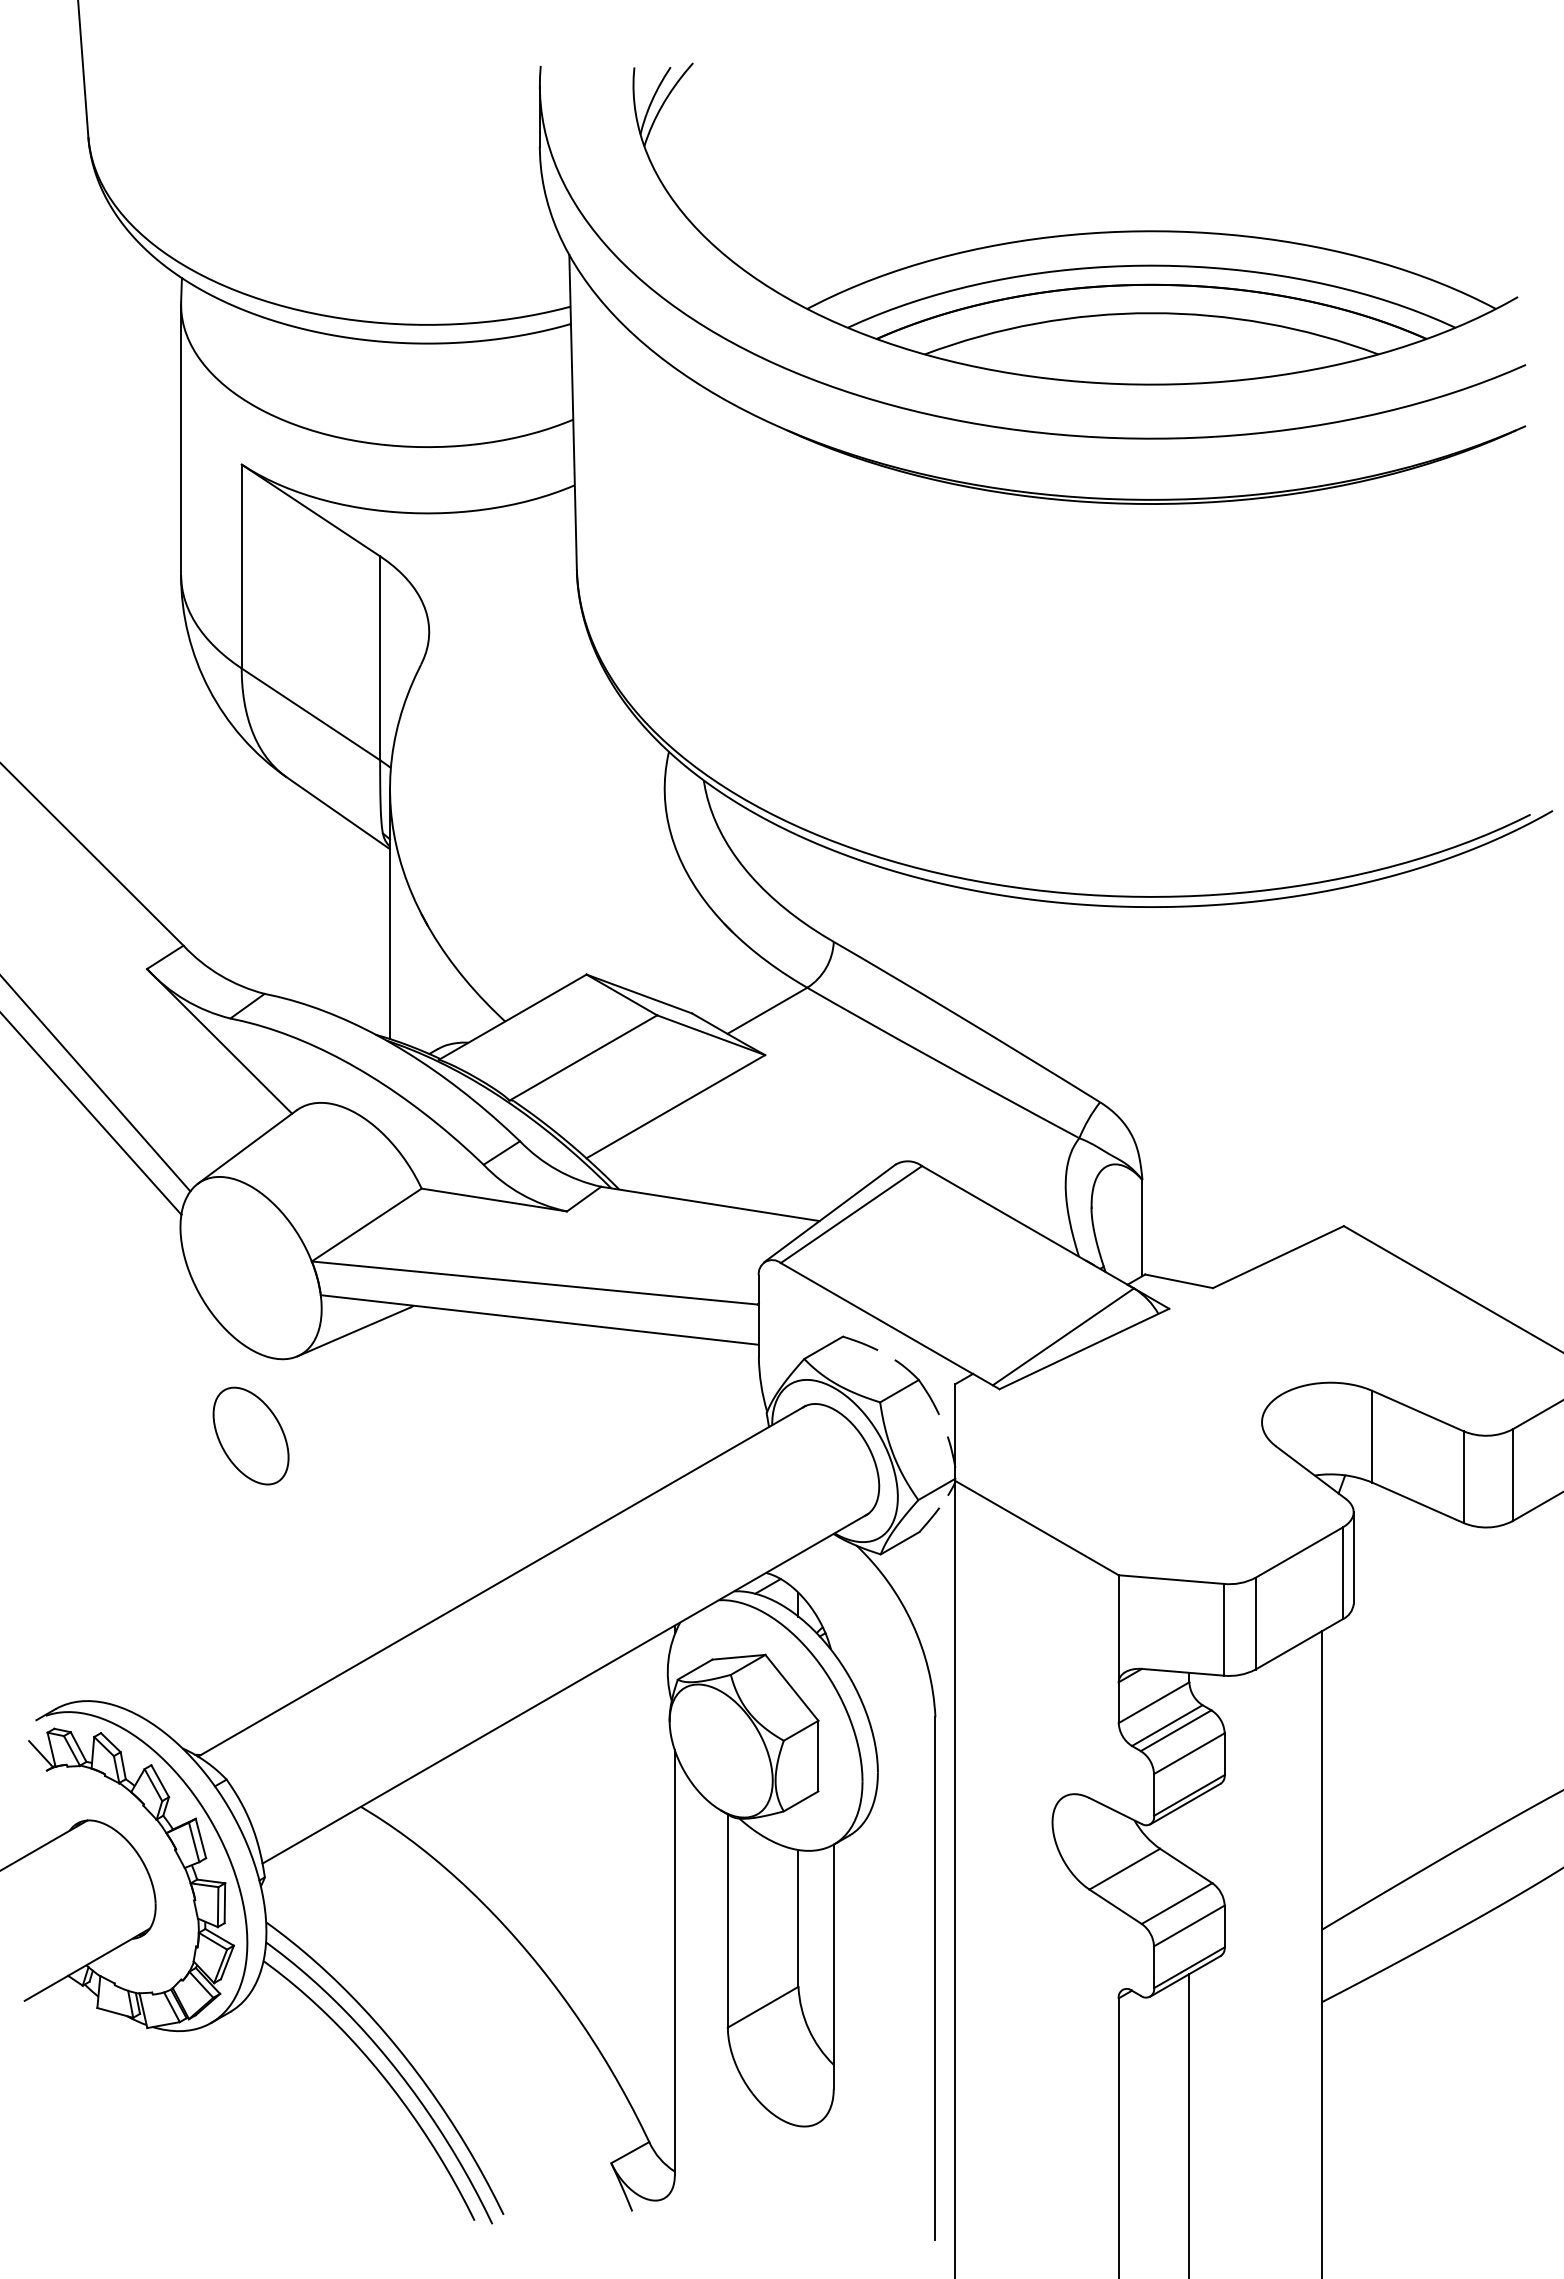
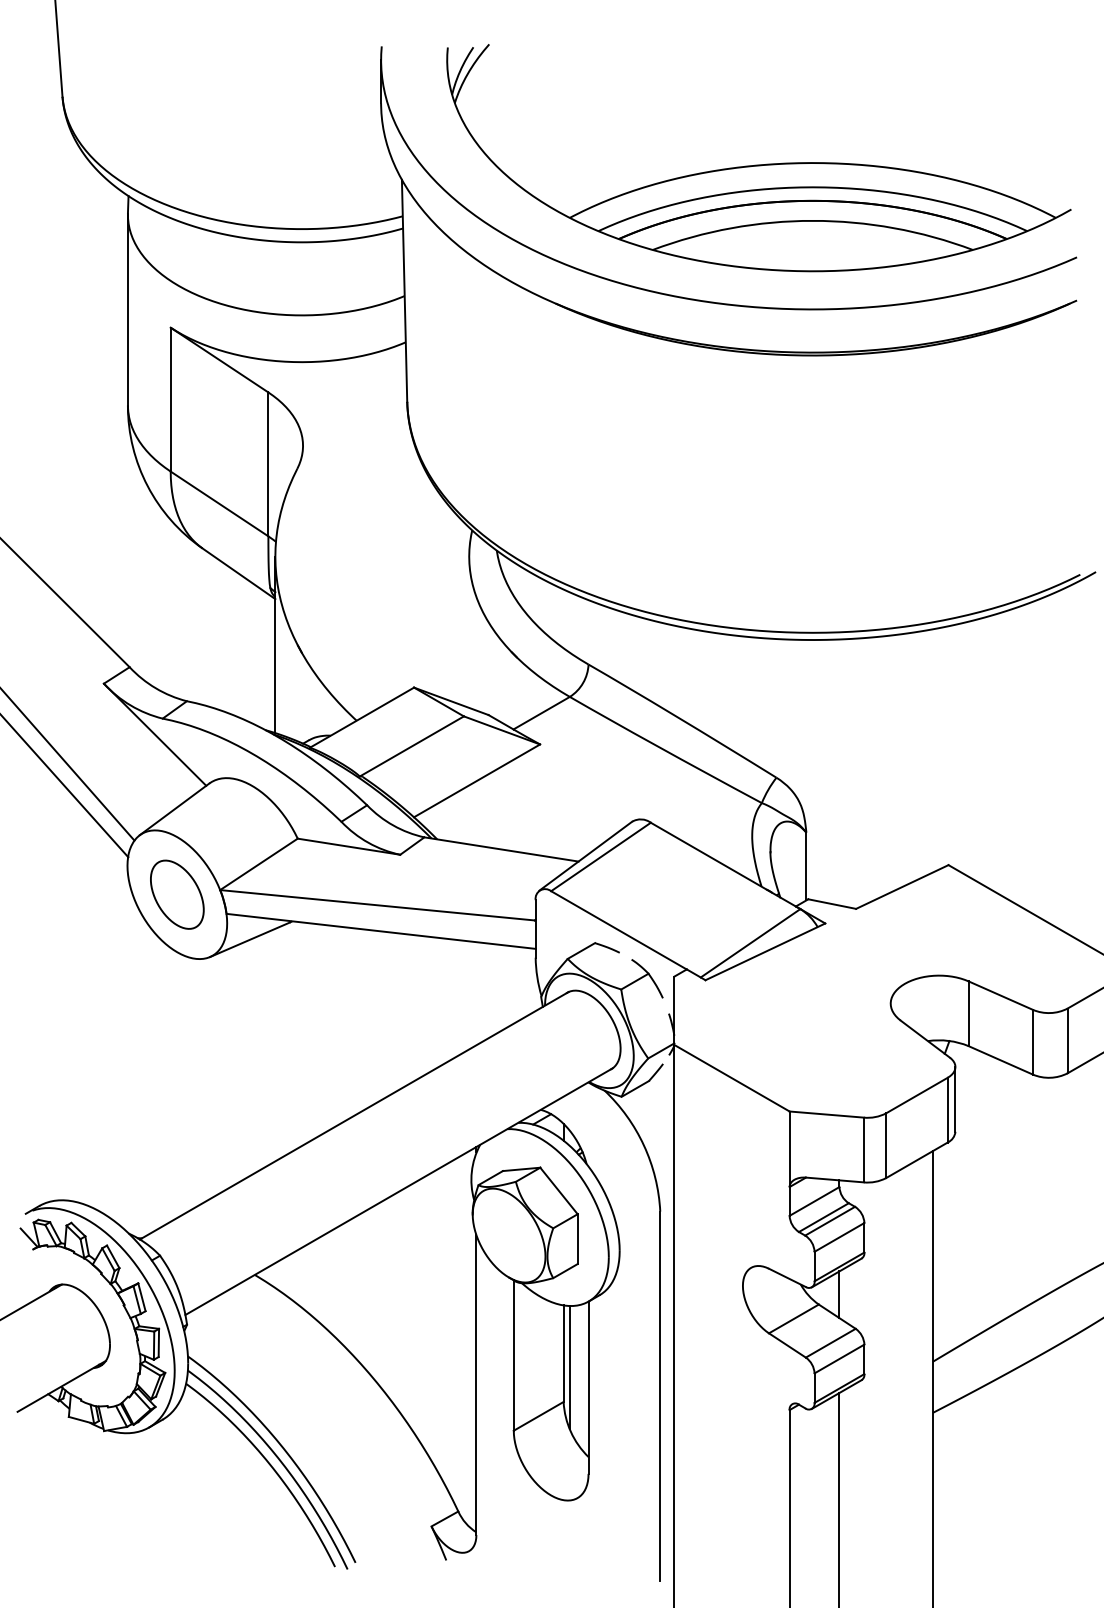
part: (250, 1435) -> (176, 894), moved
line: (1189, 1834) -> (839, 1294), added
line: (807, 1937) -> (569, 1367), added

